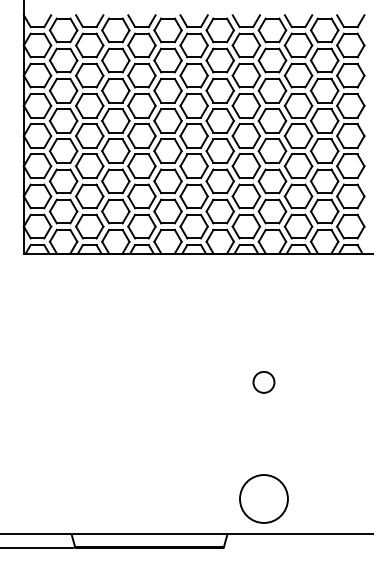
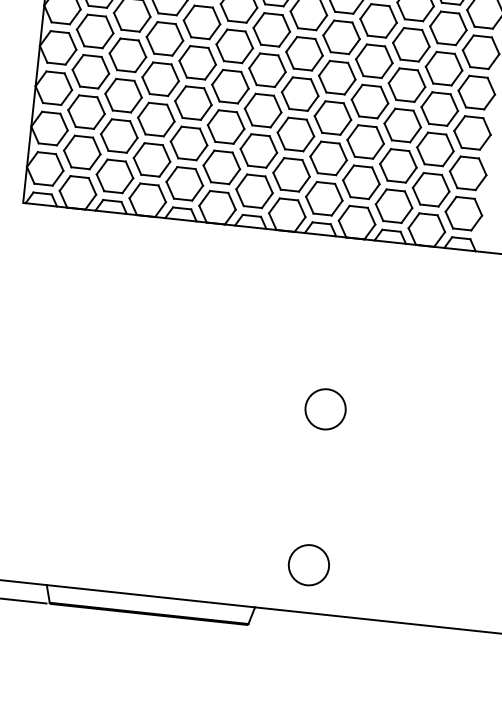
circle: (263, 382) -> (324, 409), size x1.43
circle: (263, 498) -> (308, 564), size x0.62

